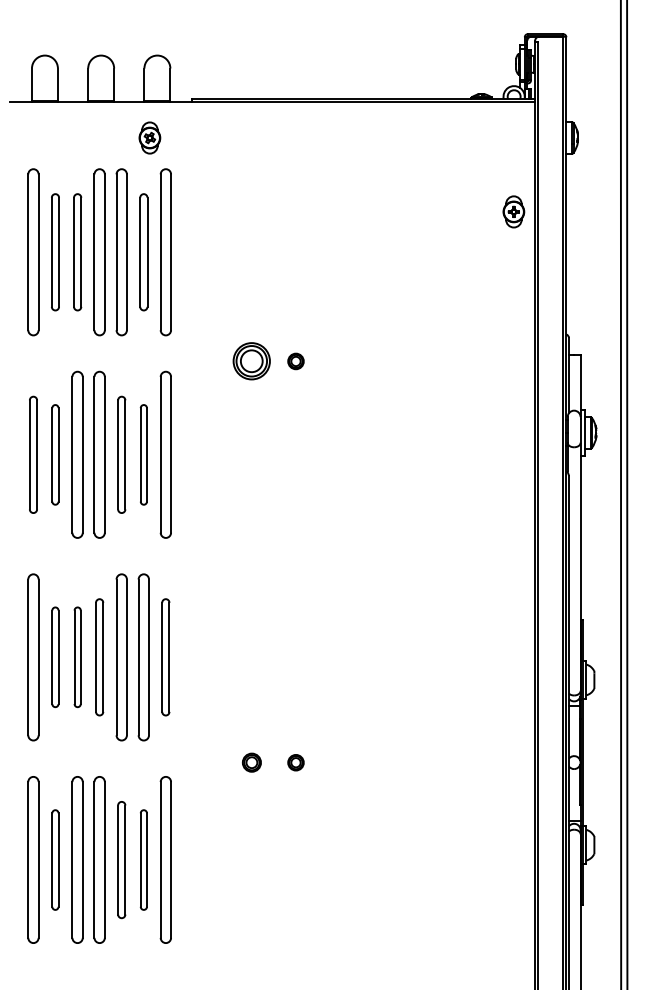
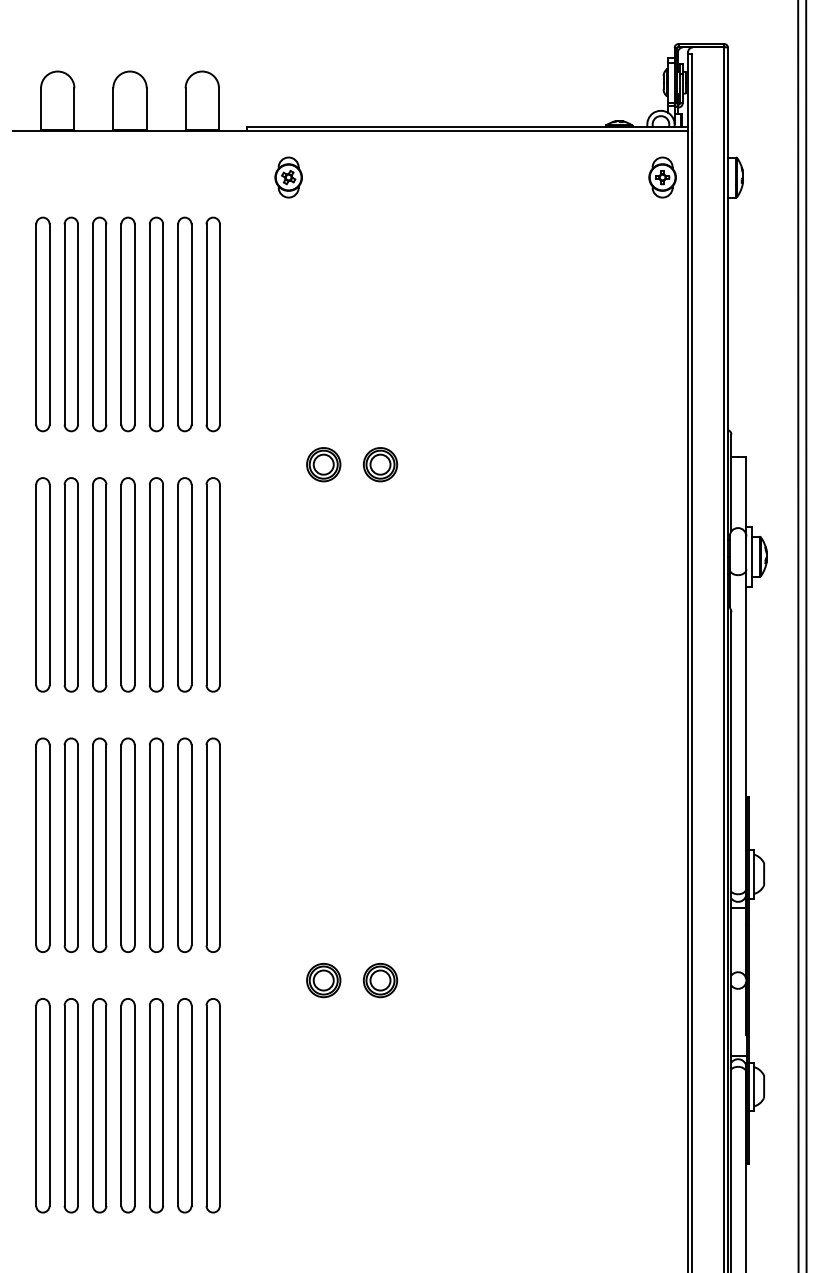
part: (149, 137) -> (288, 177), moved
part: (513, 211) -> (662, 177), moved
part: (54, 252) -> (70, 324), size x1.43
part: (77, 252) -> (99, 324), size x1.43
part: (143, 252) -> (184, 324), size x1.43
part: (251, 361) -> (323, 464), size x0.71
part: (295, 361) -> (380, 464), size x1.67
part: (33, 454) -> (42, 584), size x1.43
part: (54, 454) -> (70, 584), size x1.67
part: (121, 454) -> (156, 584), size x1.43
part: (143, 454) -> (184, 584), size x1.67
part: (54, 656) -> (70, 844), size x1.67
part: (77, 656) -> (99, 844), size x1.67
part: (99, 656) -> (127, 844), size x1.43
part: (165, 656) -> (212, 844), size x1.43
part: (251, 762) -> (323, 980), size x1.43
part: (295, 762) -> (380, 980), size x1.67
part: (54, 859) -> (70, 1105), size x1.67
part: (121, 859) -> (156, 1105), size x1.43
part: (143, 859) -> (184, 1105), size x1.67

